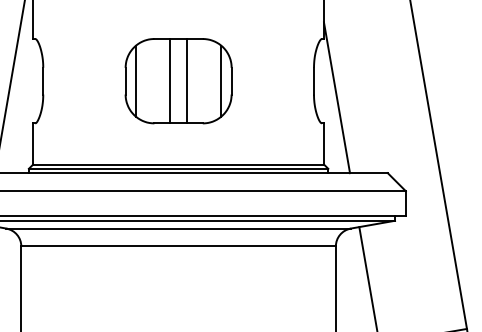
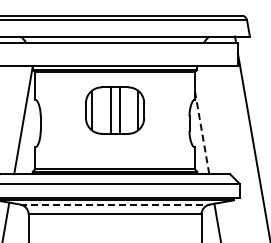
part: (179, 81) -> (115, 110), moved
line: (337, 99) -> (202, 133), solid -> dashed
line: (179, 228) -> (115, 204), solid -> dashed

